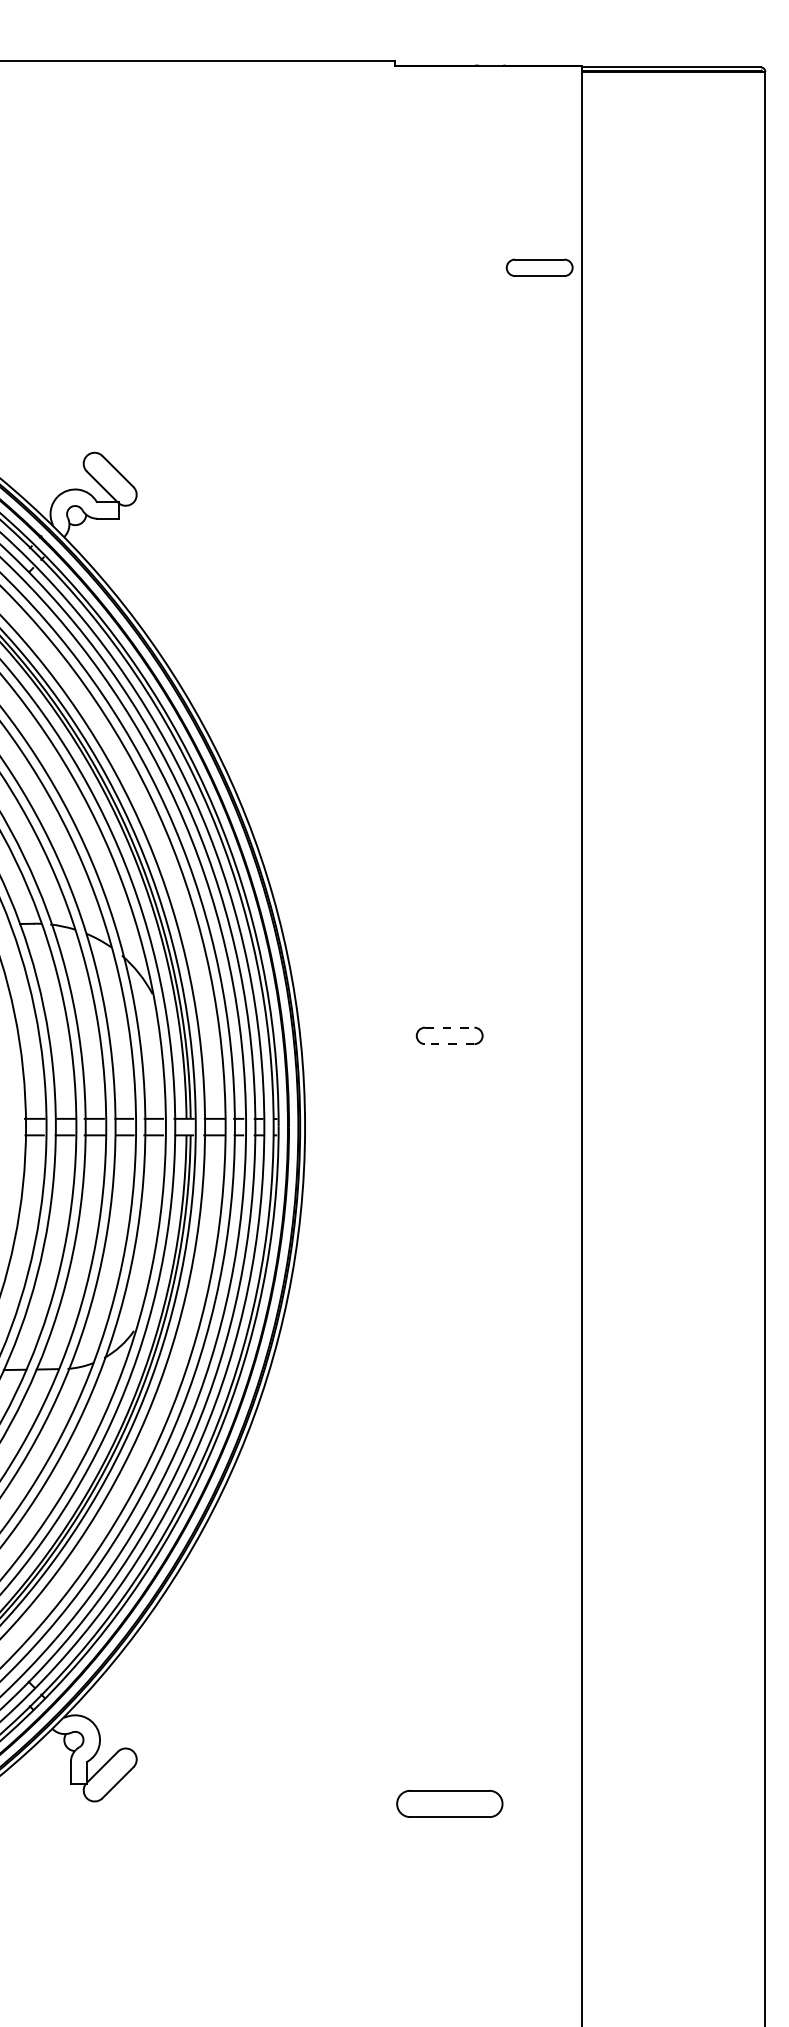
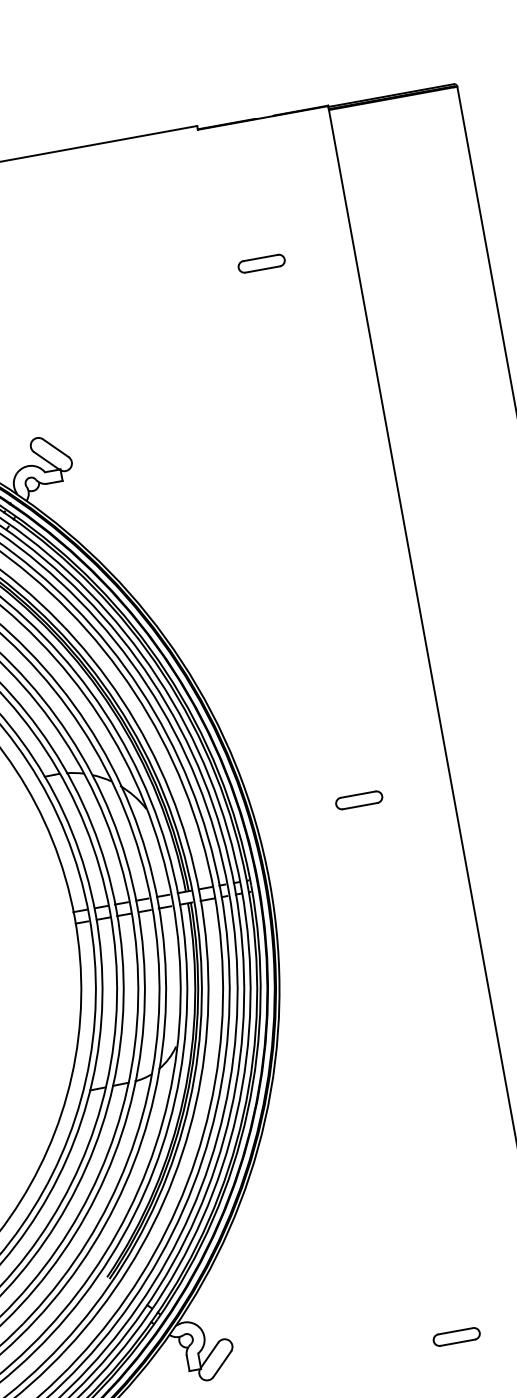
part: (539, 267) -> (261, 263), moved
line: (449, 1027) -> (358, 794), dashed -> solid
line: (449, 1044) -> (360, 806), dashed -> solid
part: (449, 1803) -> (456, 1336), size x0.62

